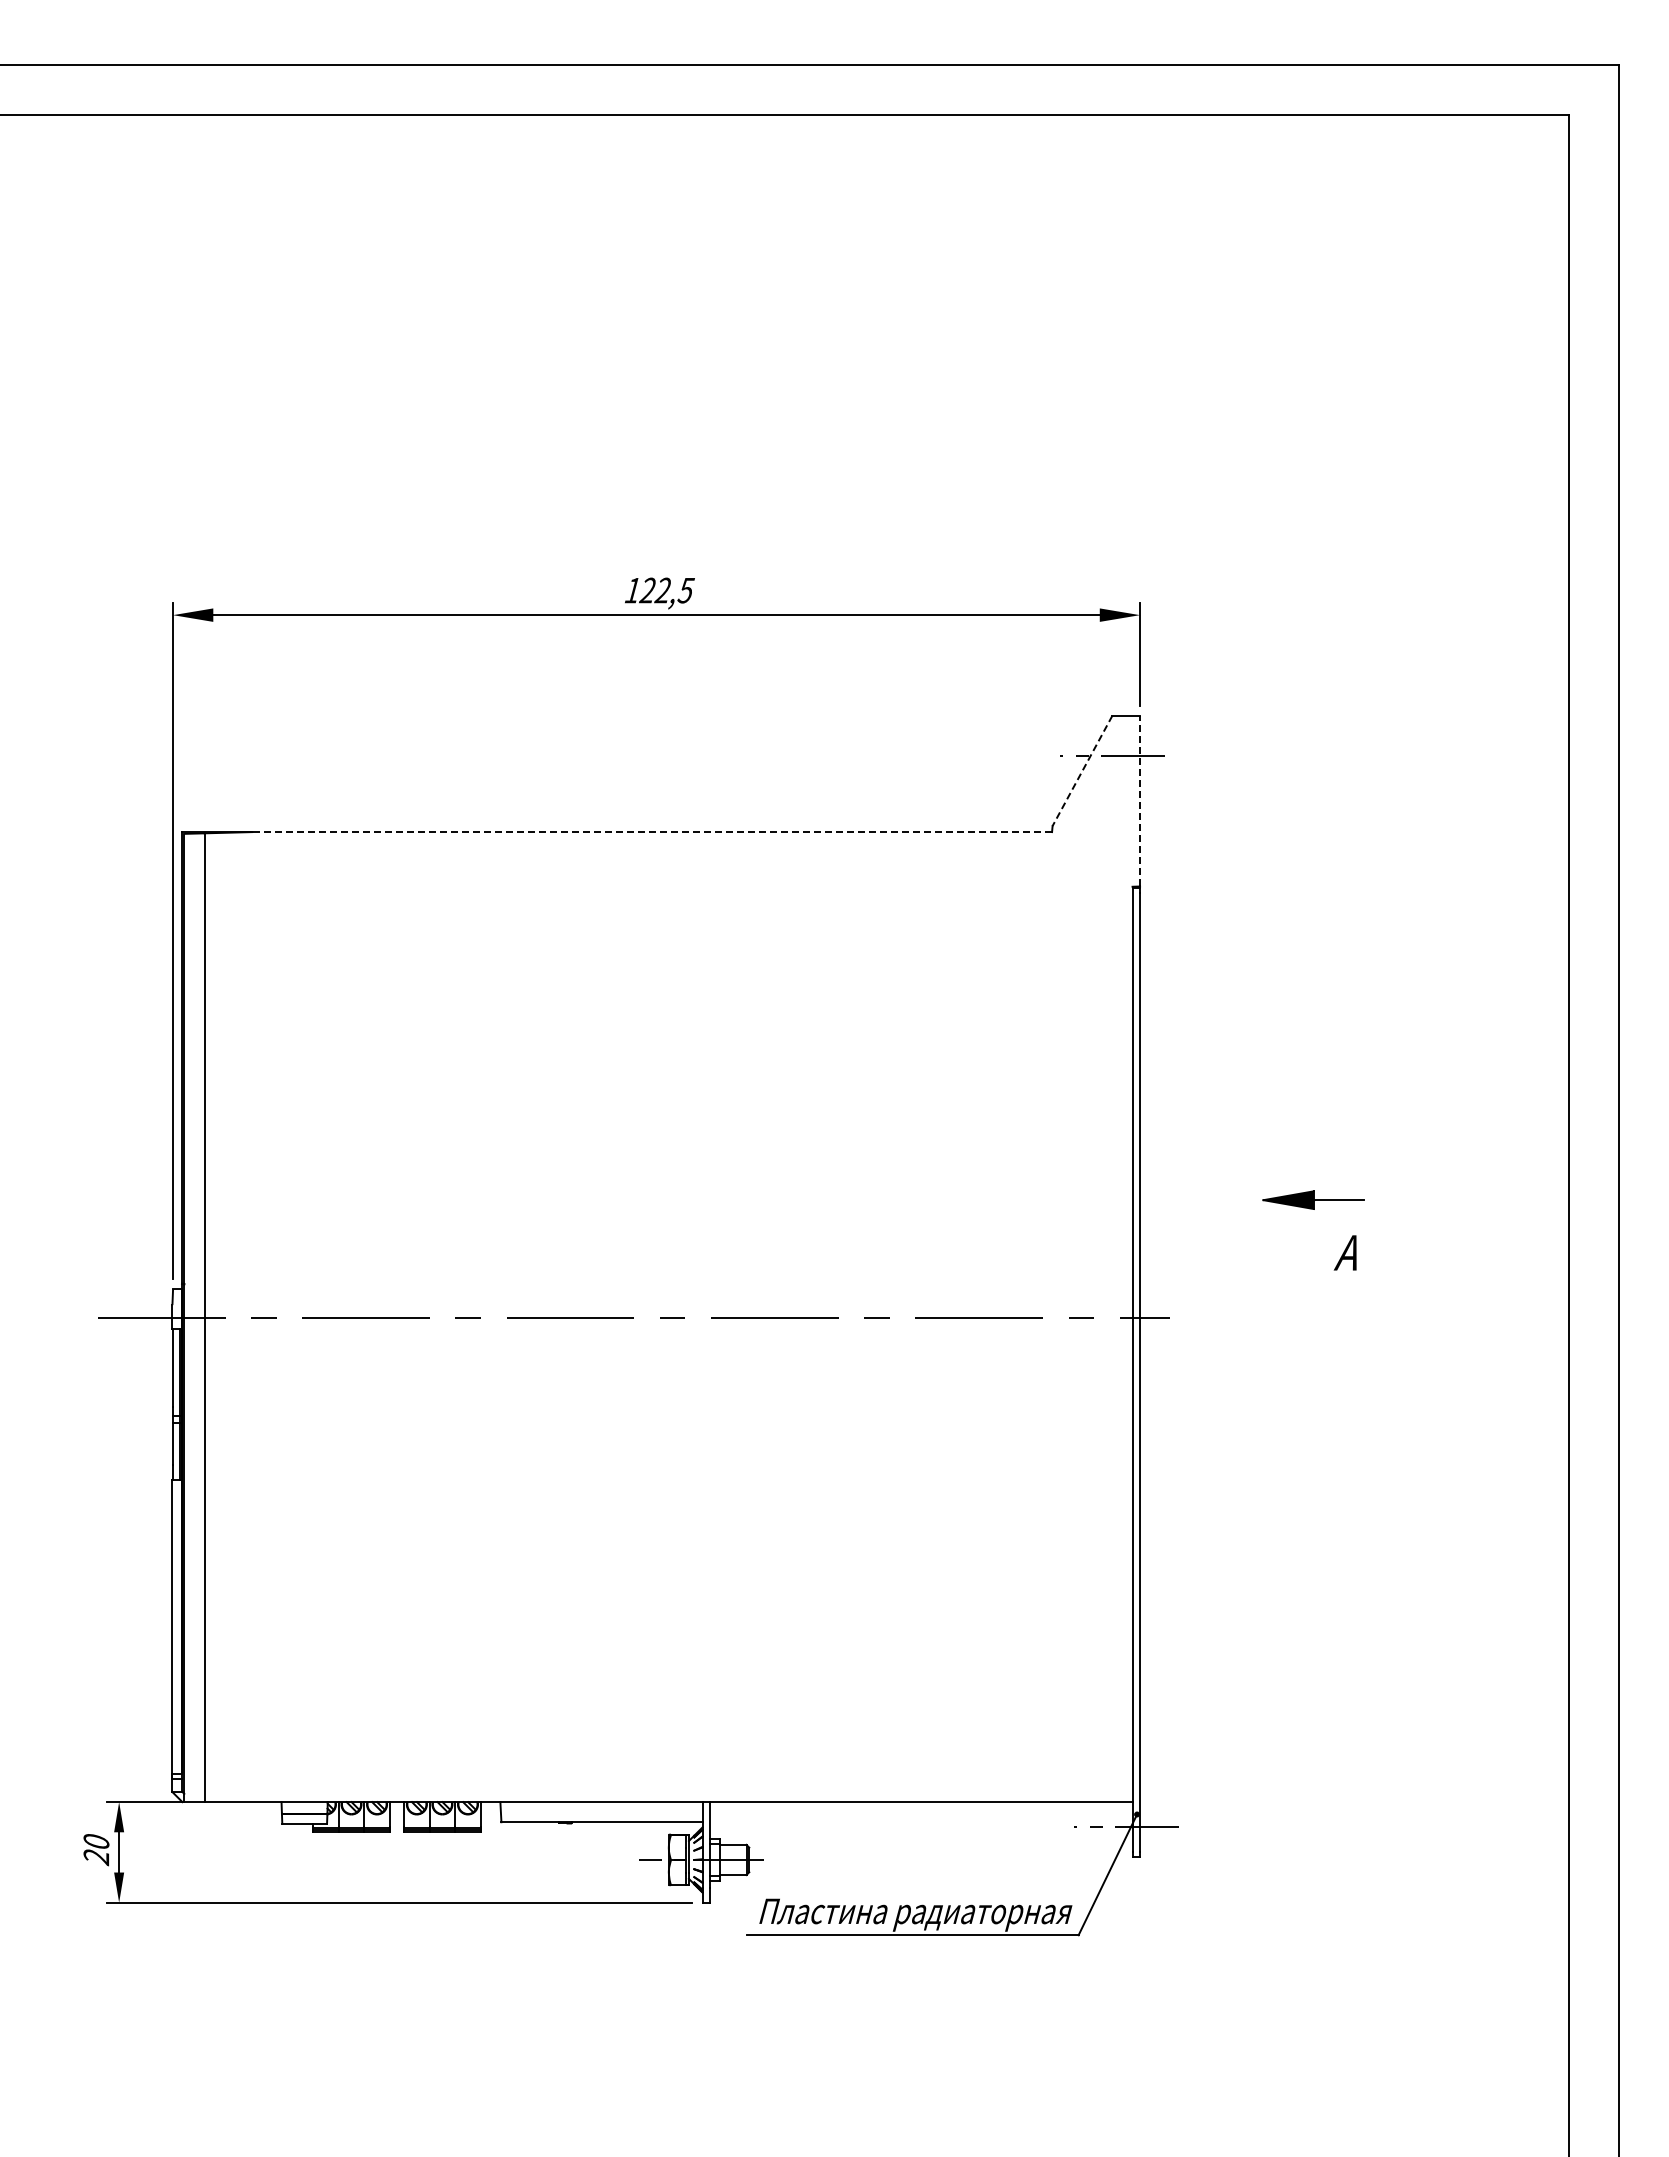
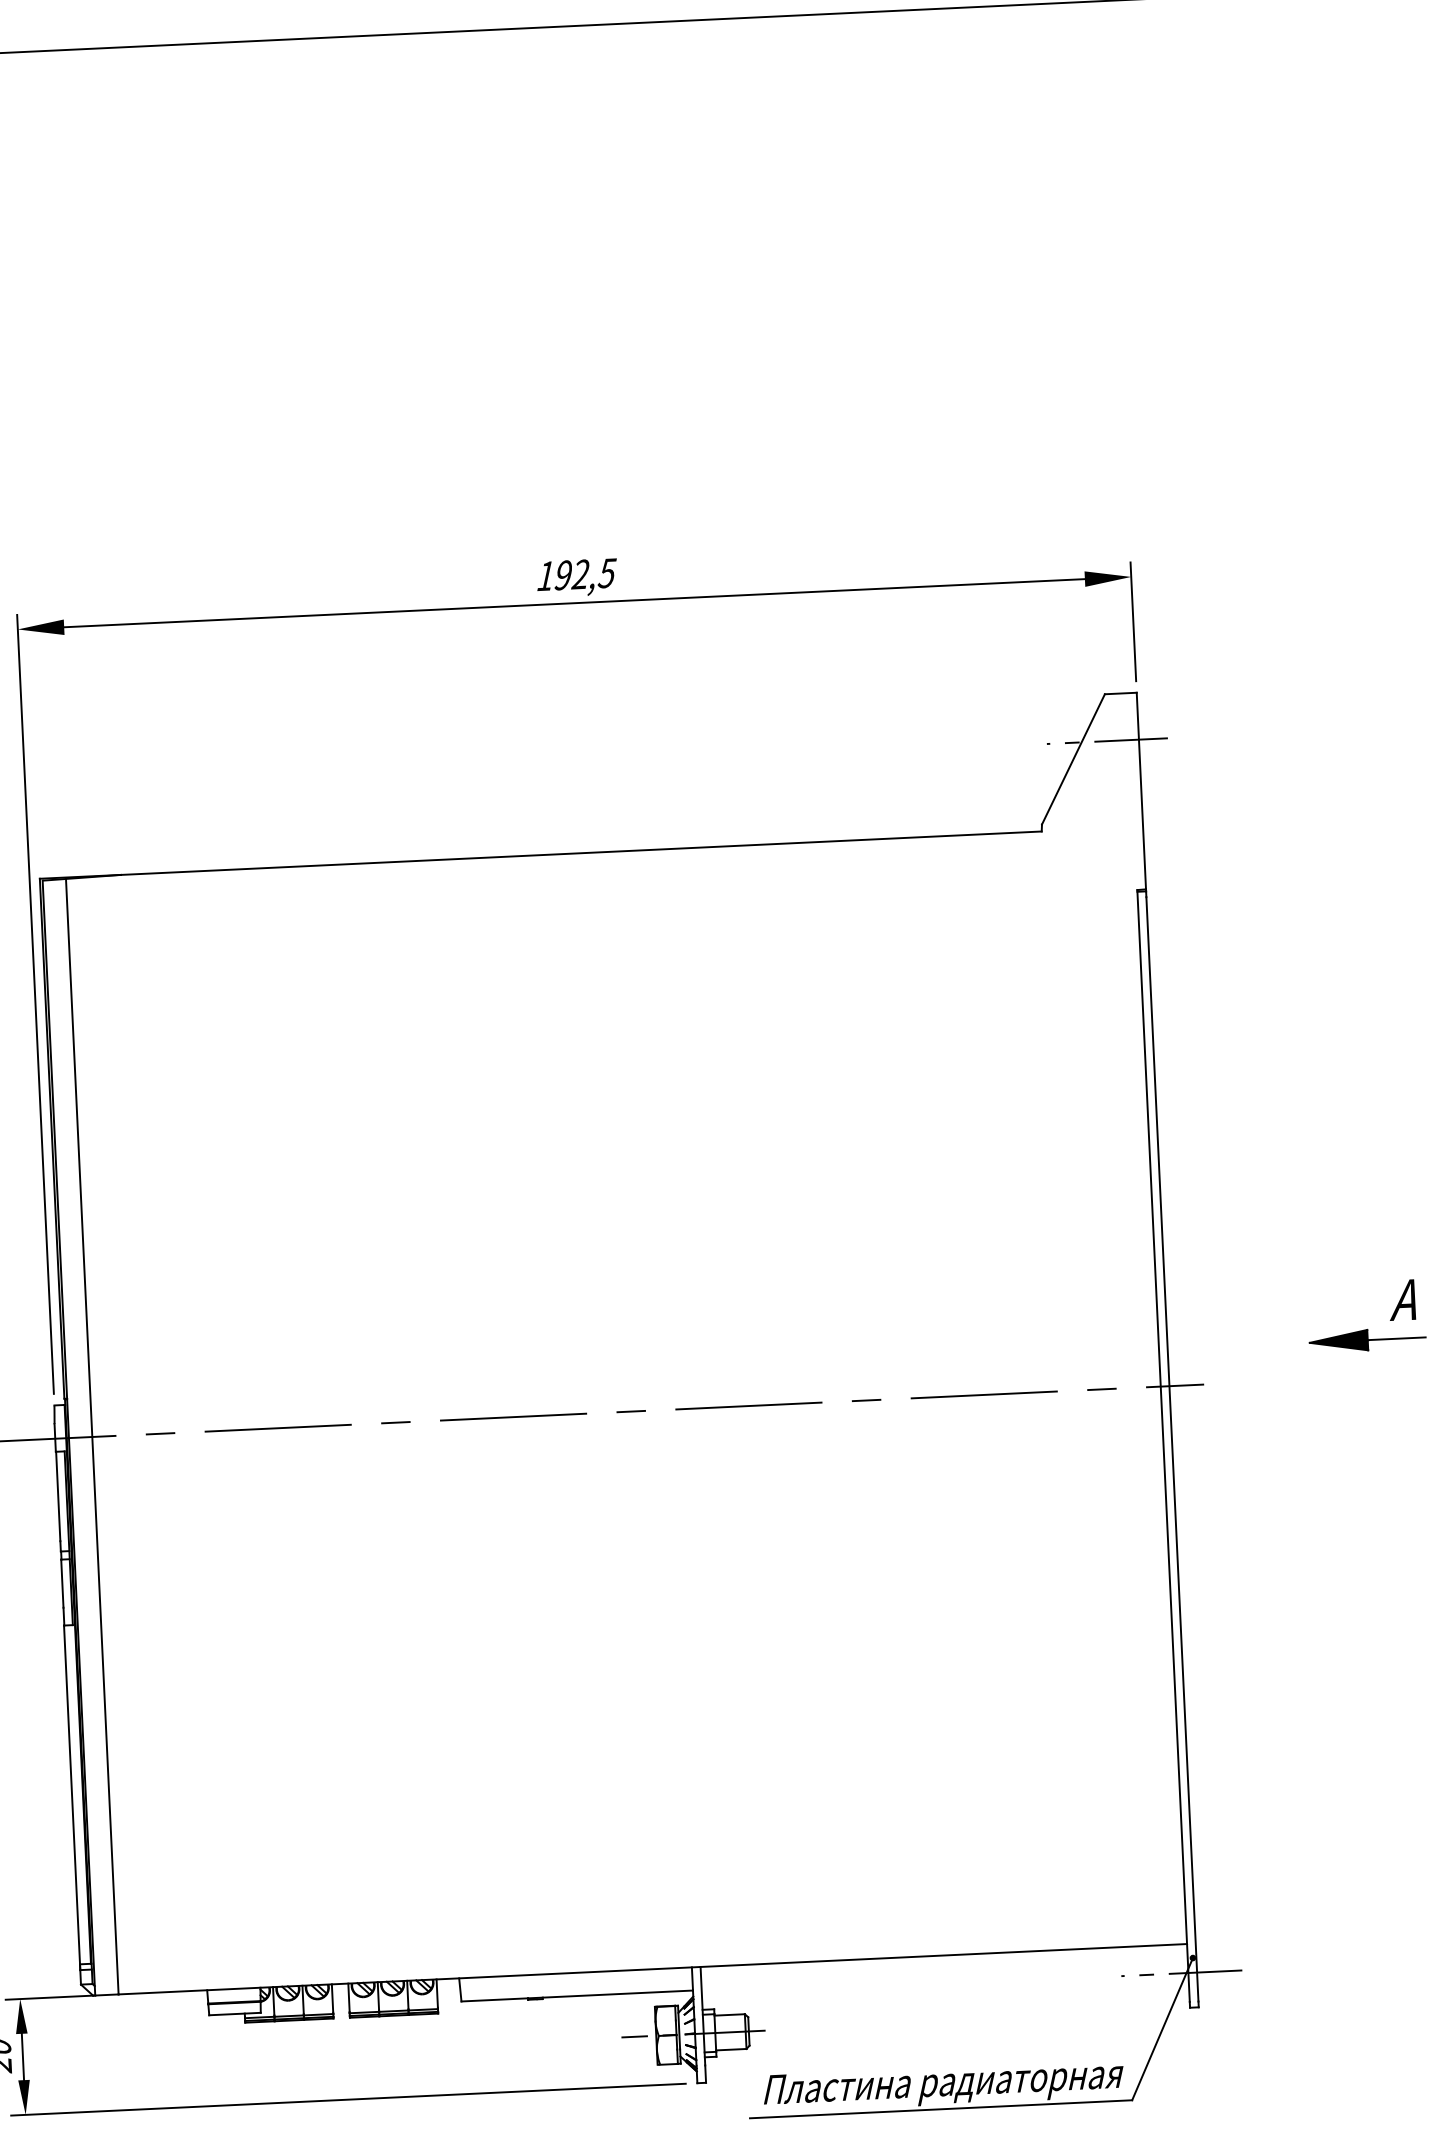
text: (647, 590) -> (562, 575), 122,5 -> 192,5
line: (1082, 770) -> (1073, 758), dashed -> solid
line: (1140, 800) -> (1141, 790), dashed -> solid
line: (652, 832) -> (581, 853), dashed -> solid
part: (1313, 1199) -> (1367, 1339), moved

